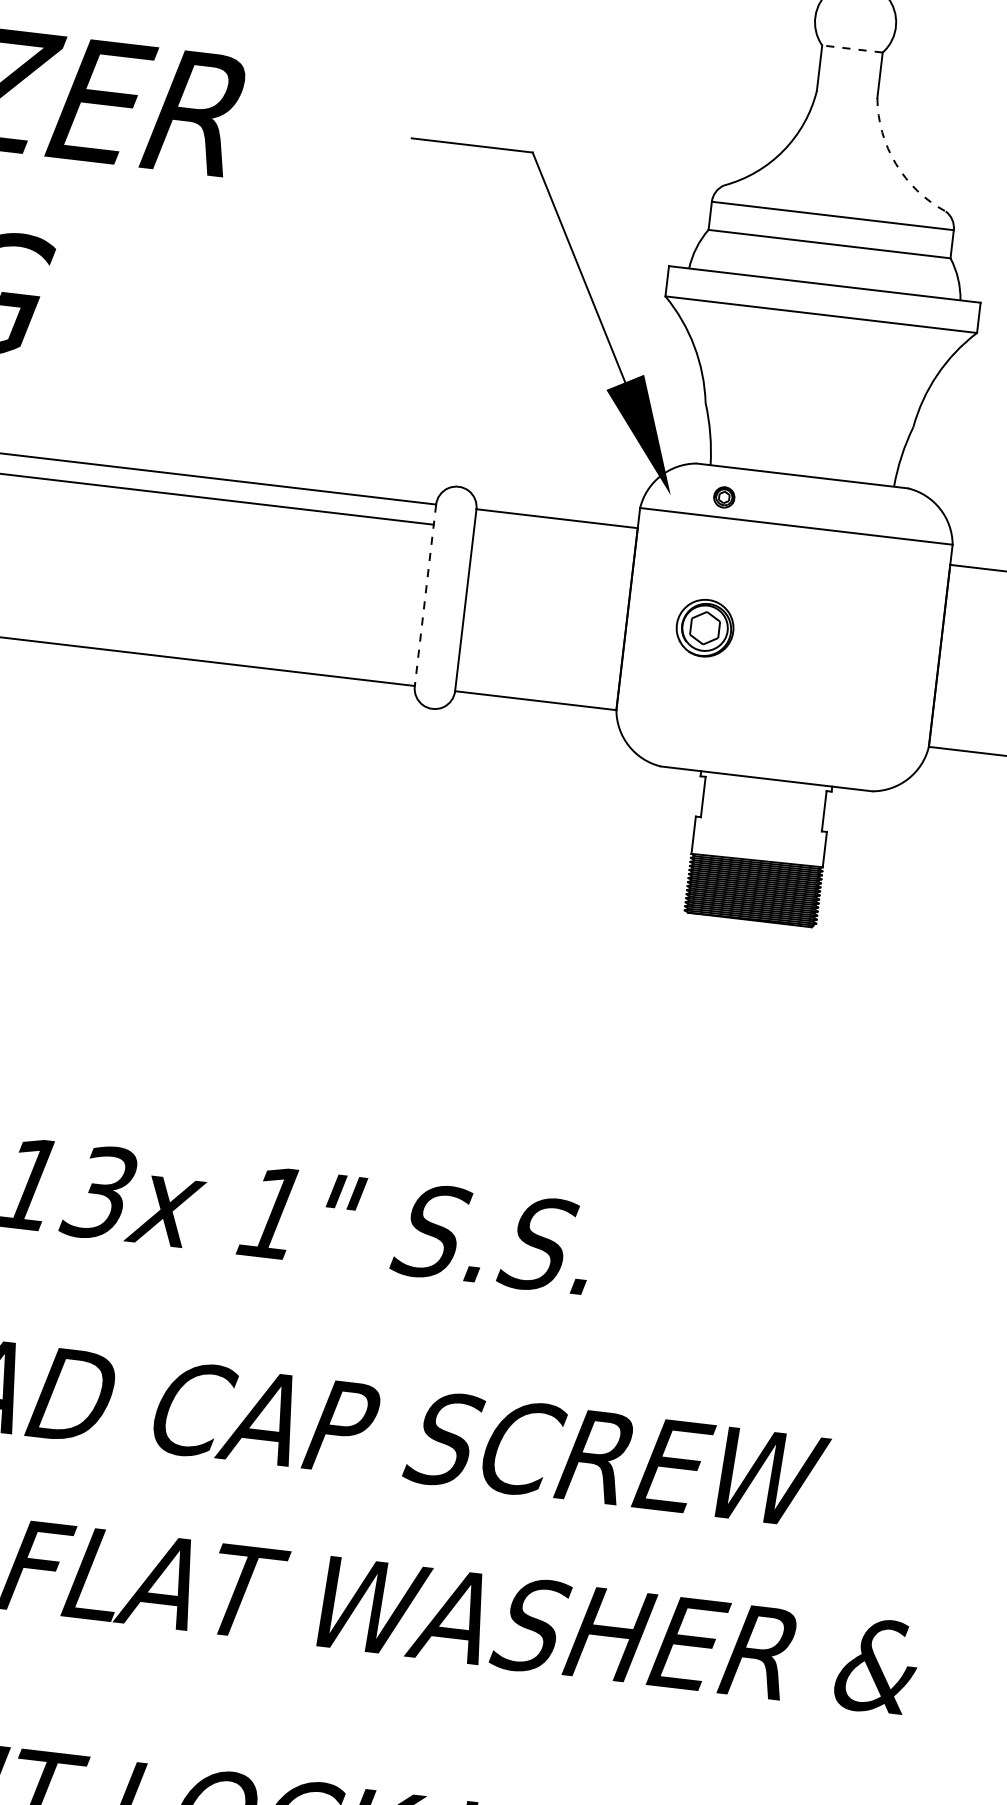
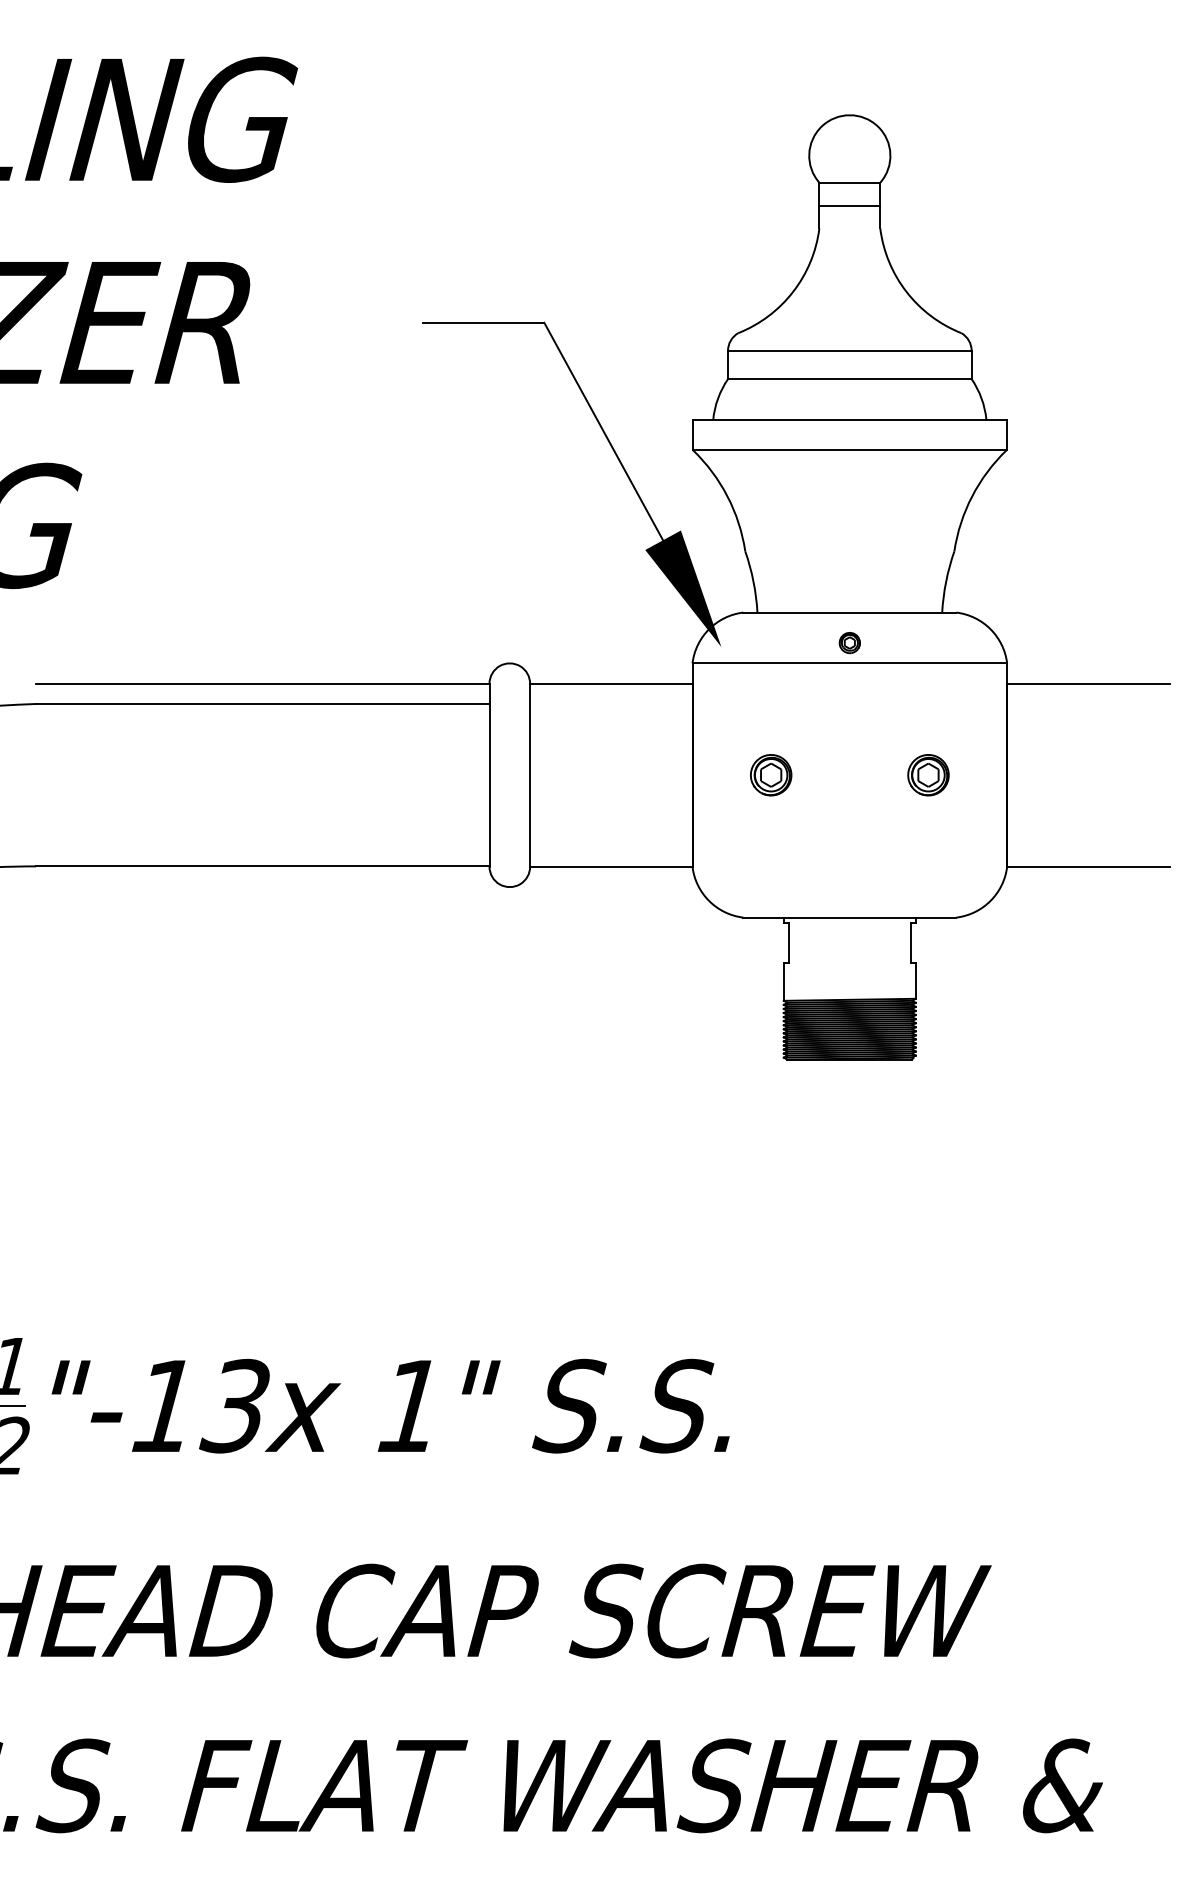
line: (852, 48) -> (849, 182), dashed -> solid
line: (849, 71) -> (849, 205), added
arc: (896, 163) -> (906, 291), dashed -> solid
part: (723, 497) -> (849, 643), moved
line: (425, 595) -> (489, 775), dashed -> solid
part: (705, 628) -> (771, 775), size x0.71
part: (861, 646) -> (928, 775), added

